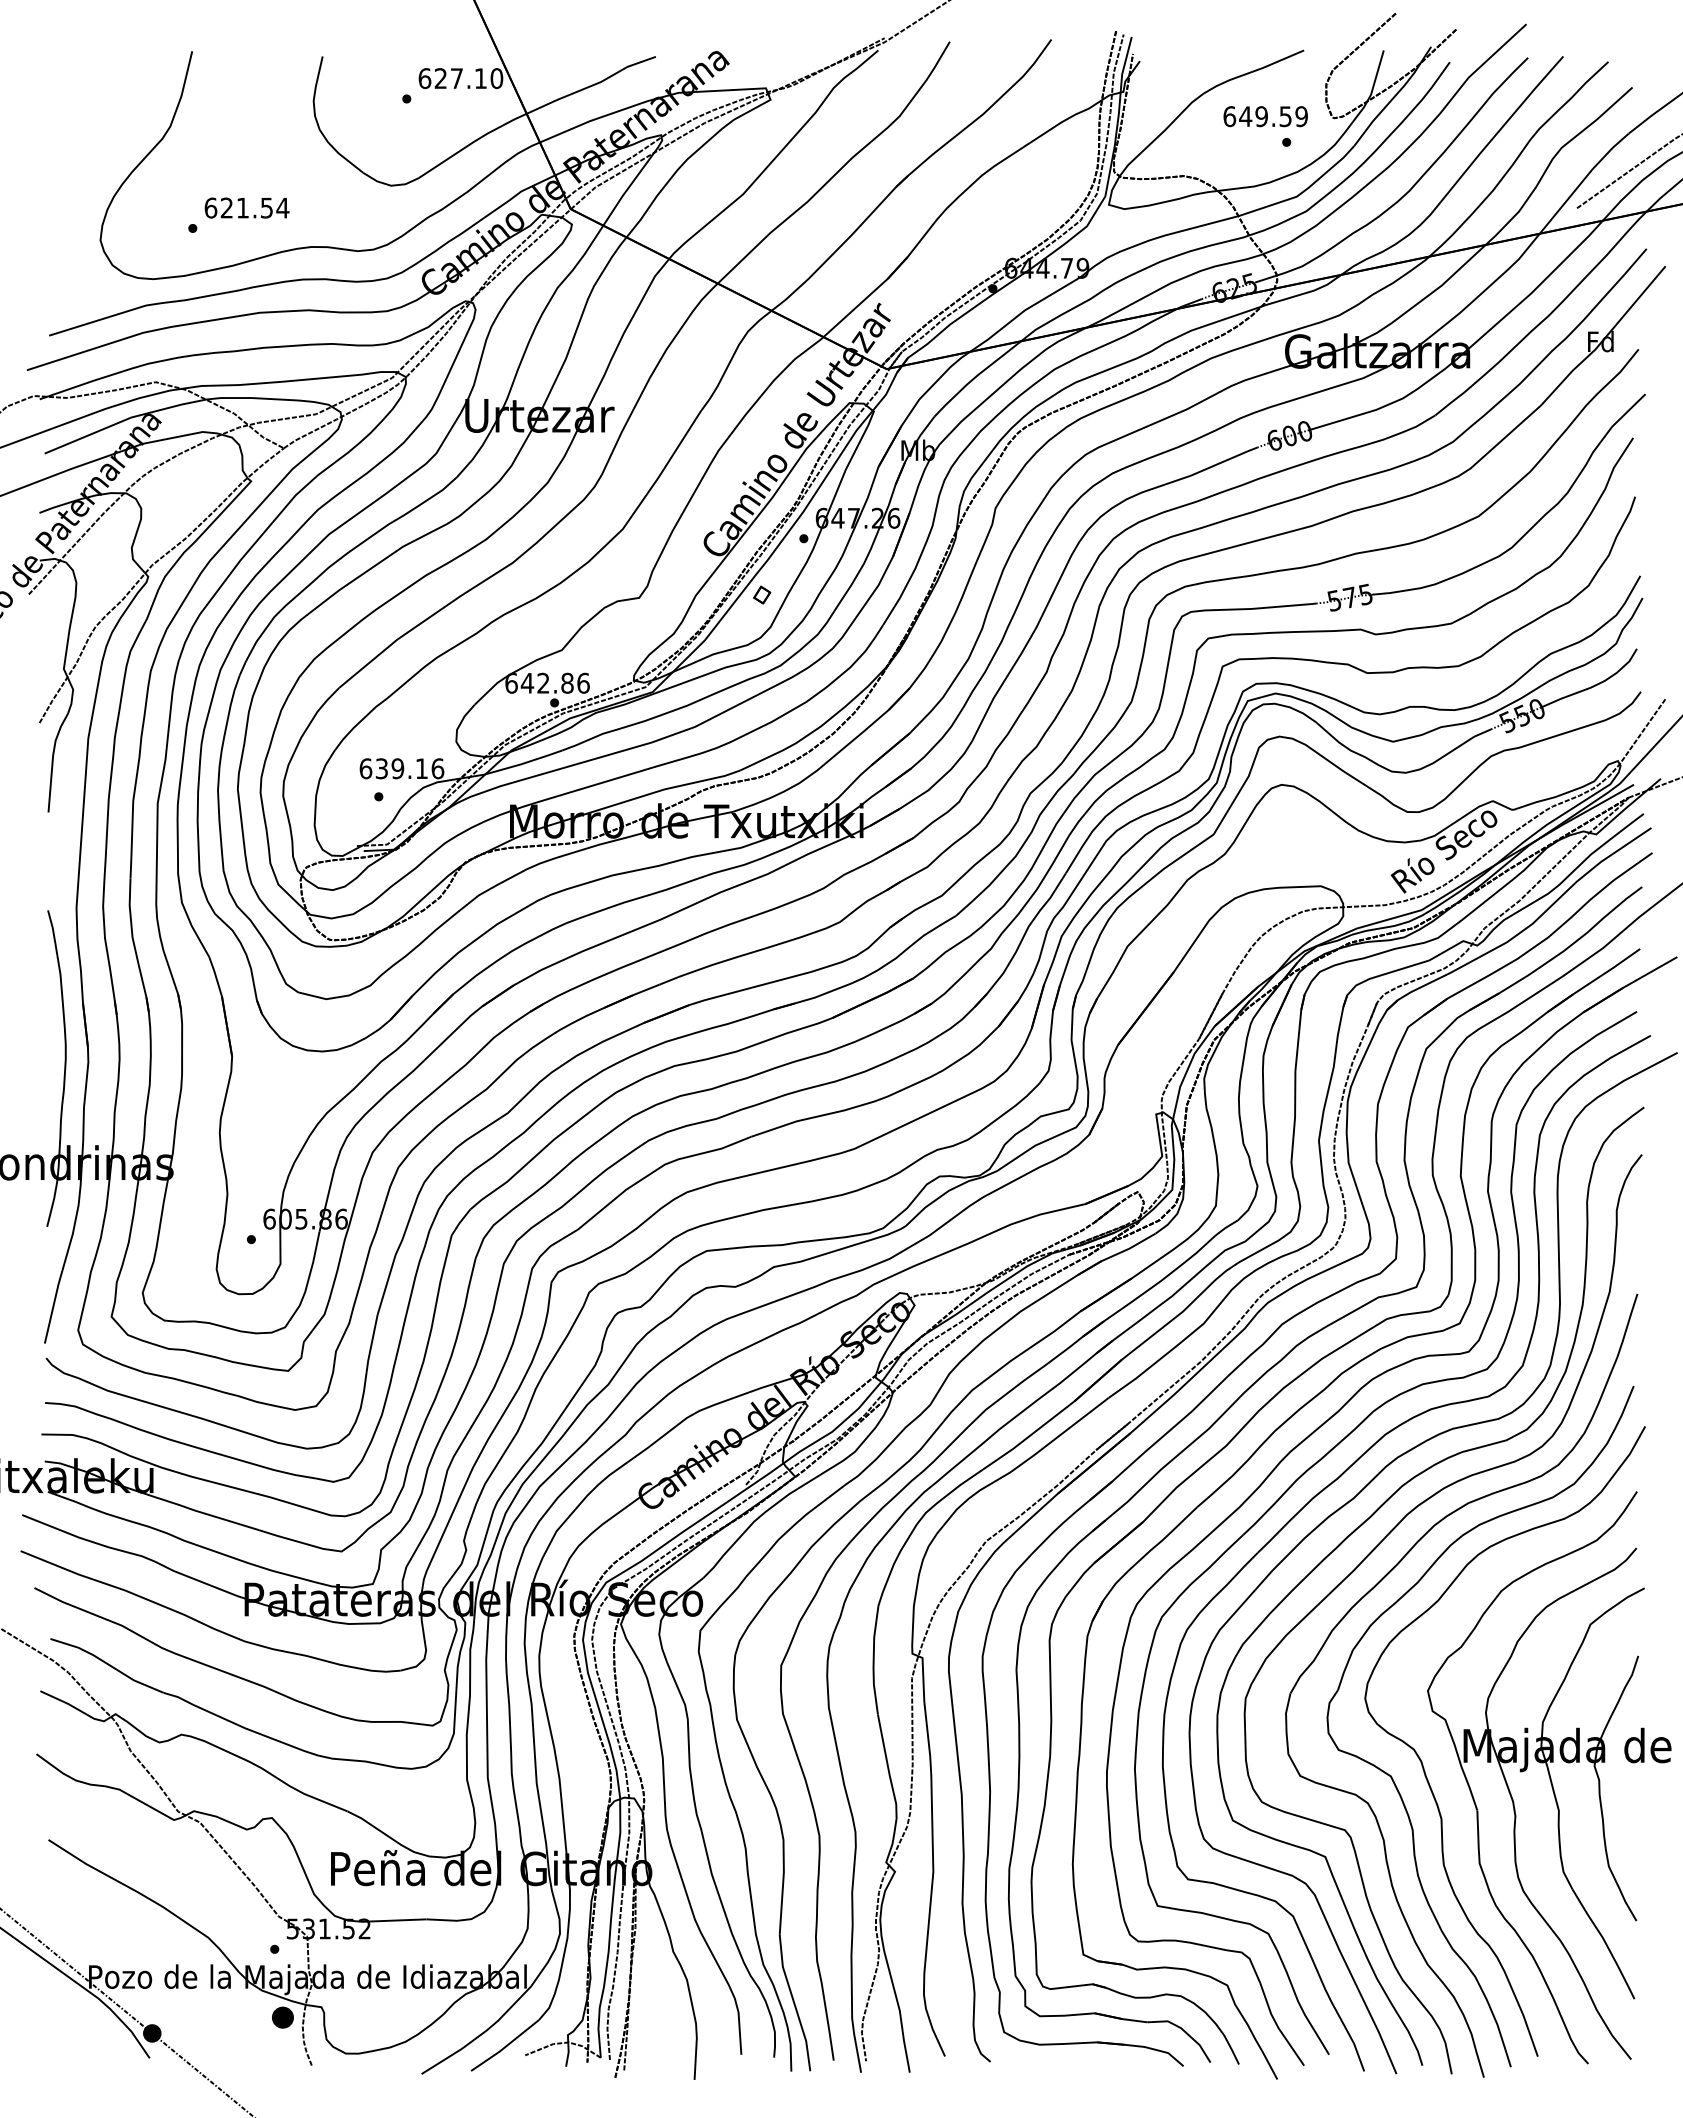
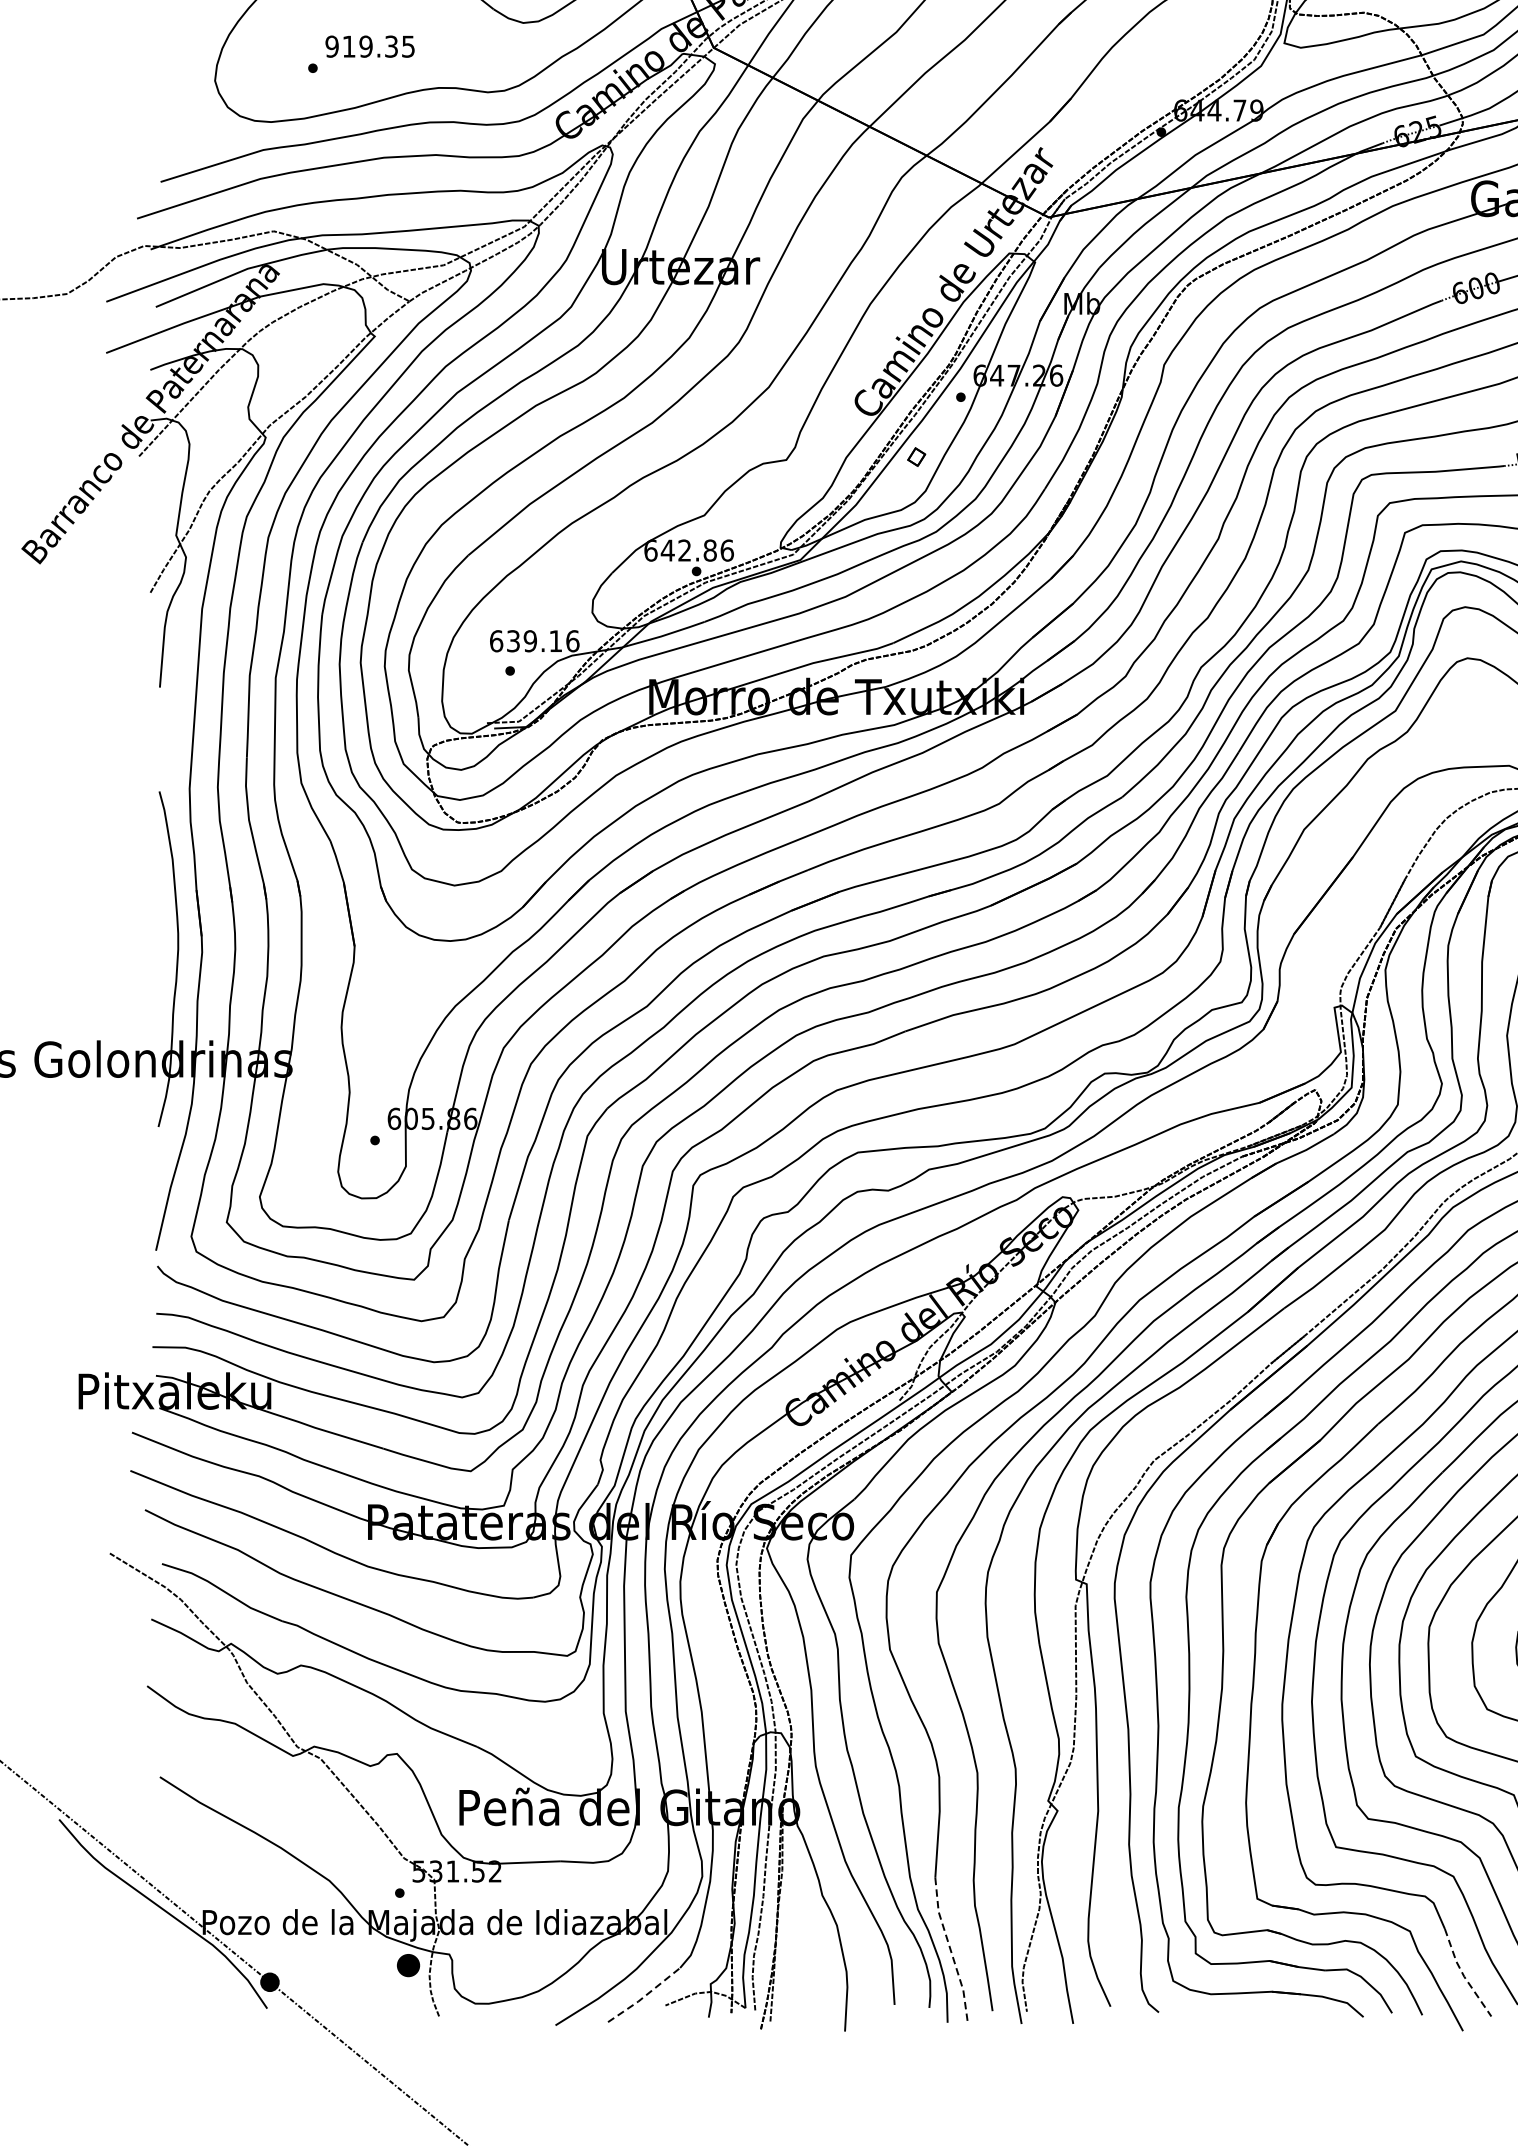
text: (246, 207) -> (369, 46), 621.54 -> 919.35
line: (794, 2003) -> (950, 1950), solid -> dashed
line: (1278, 2027) -> (1464, 1975), solid -> dashed
line: (505, 2046) -> (644, 1996), solid -> dashed

